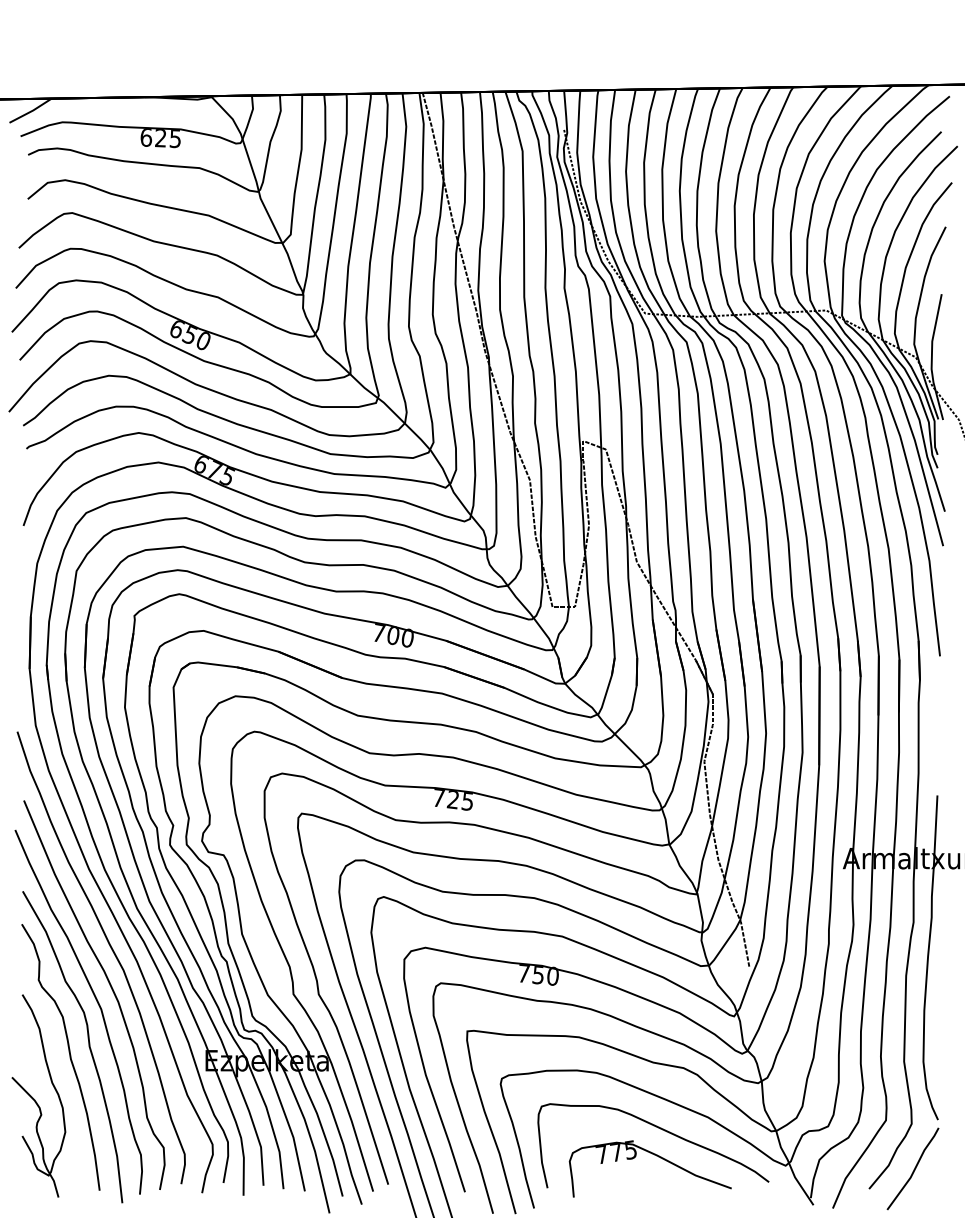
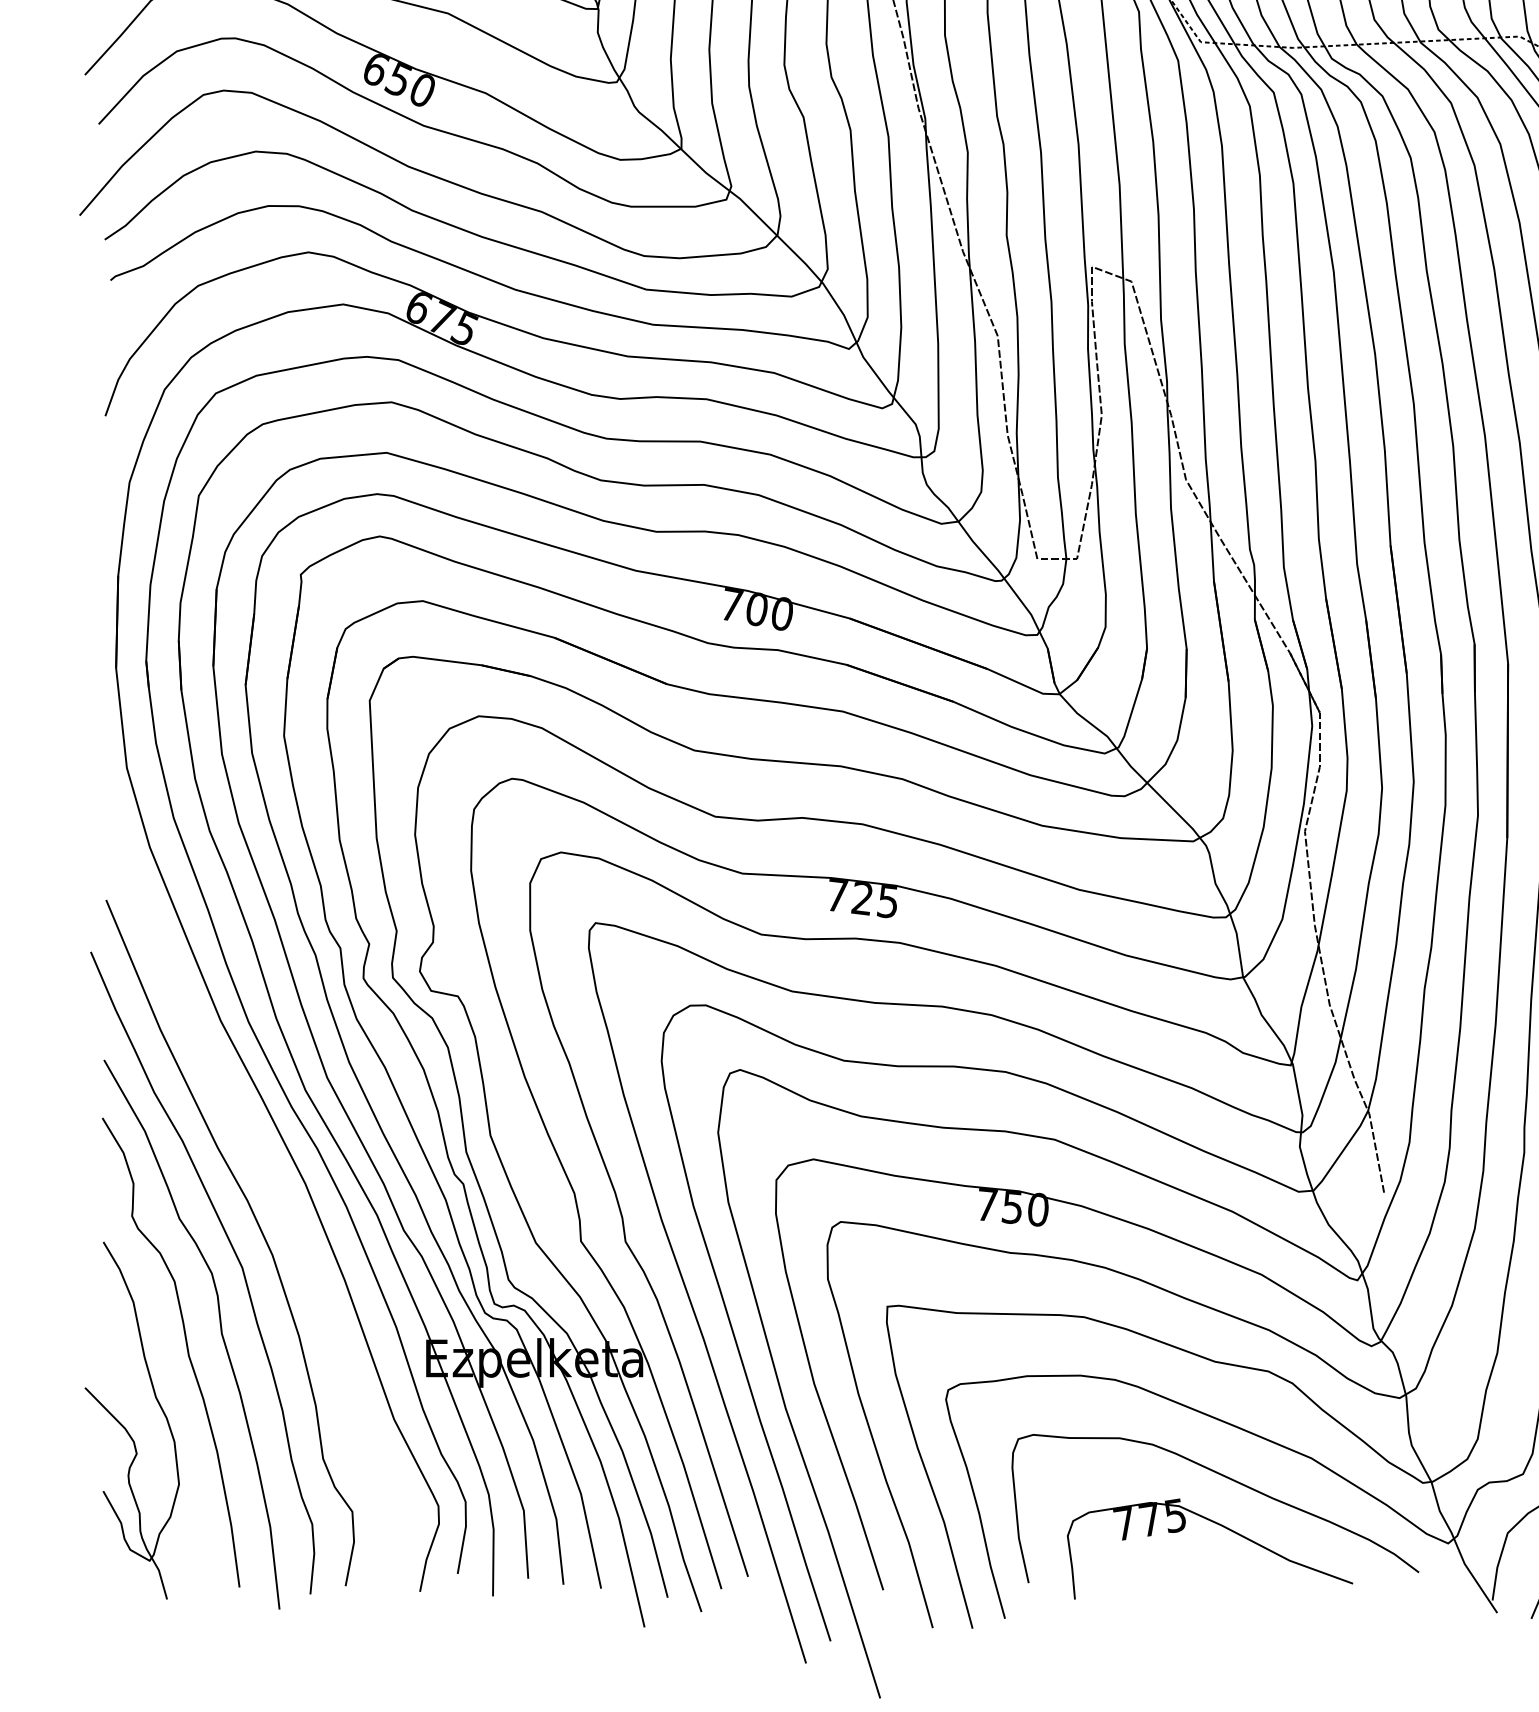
curve: (111, 950) -> (260, 1164), removed

